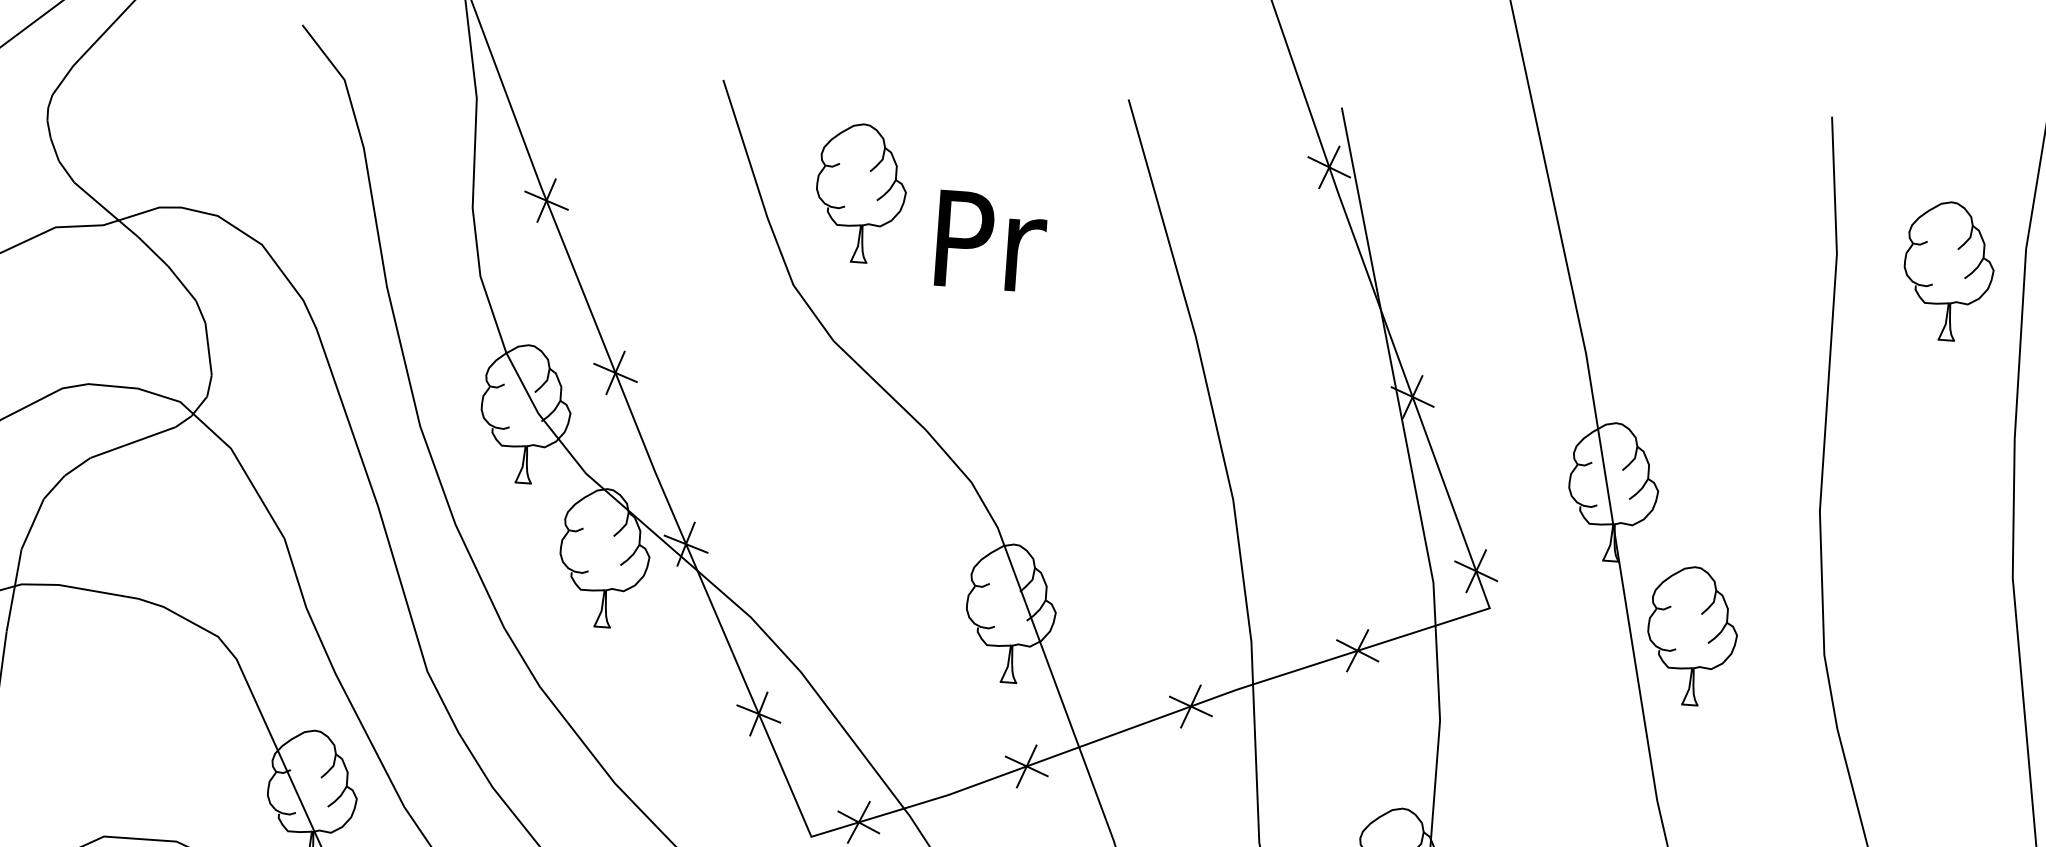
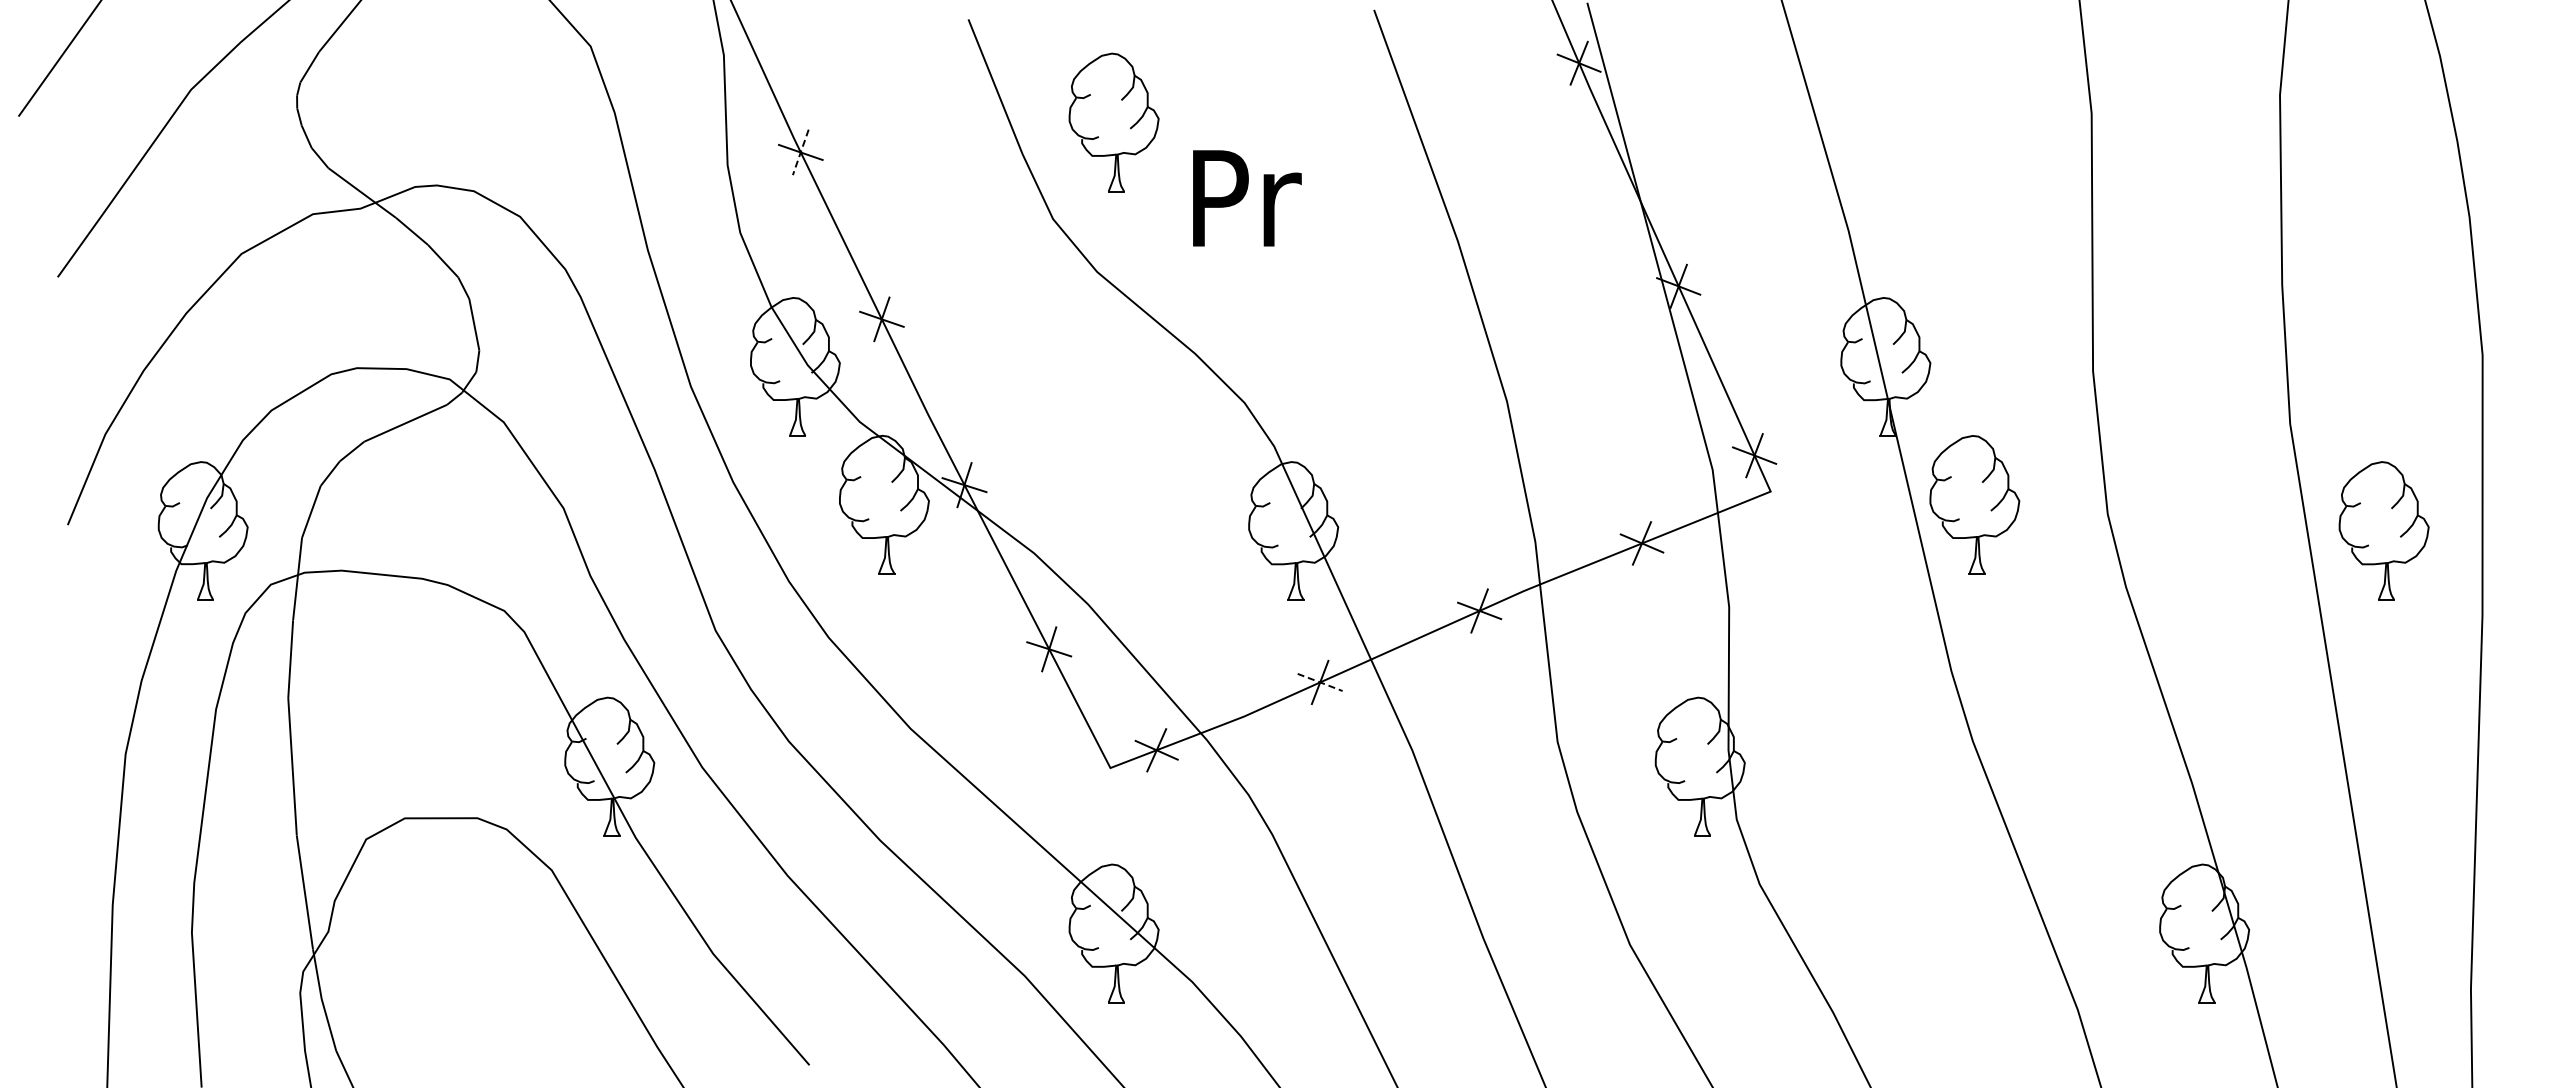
line: (546, 200) -> (800, 152), solid -> dashed
text: (991, 241) -> (1247, 198), moved
part: (1948, 271) -> (2204, 122), removed
line: (1027, 766) -> (1320, 682), solid -> dashed

